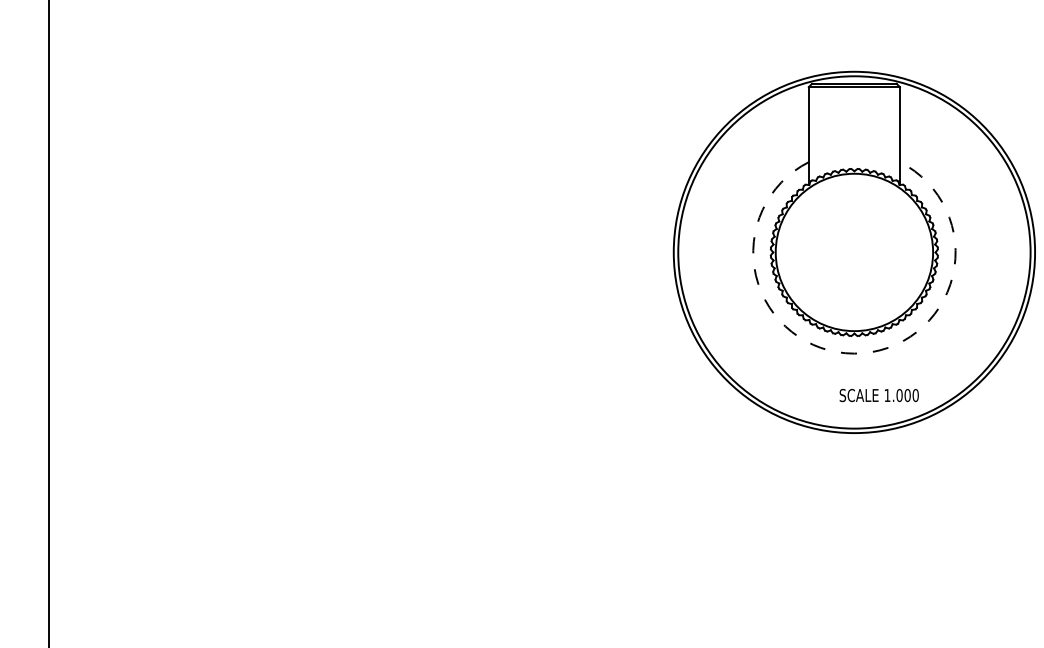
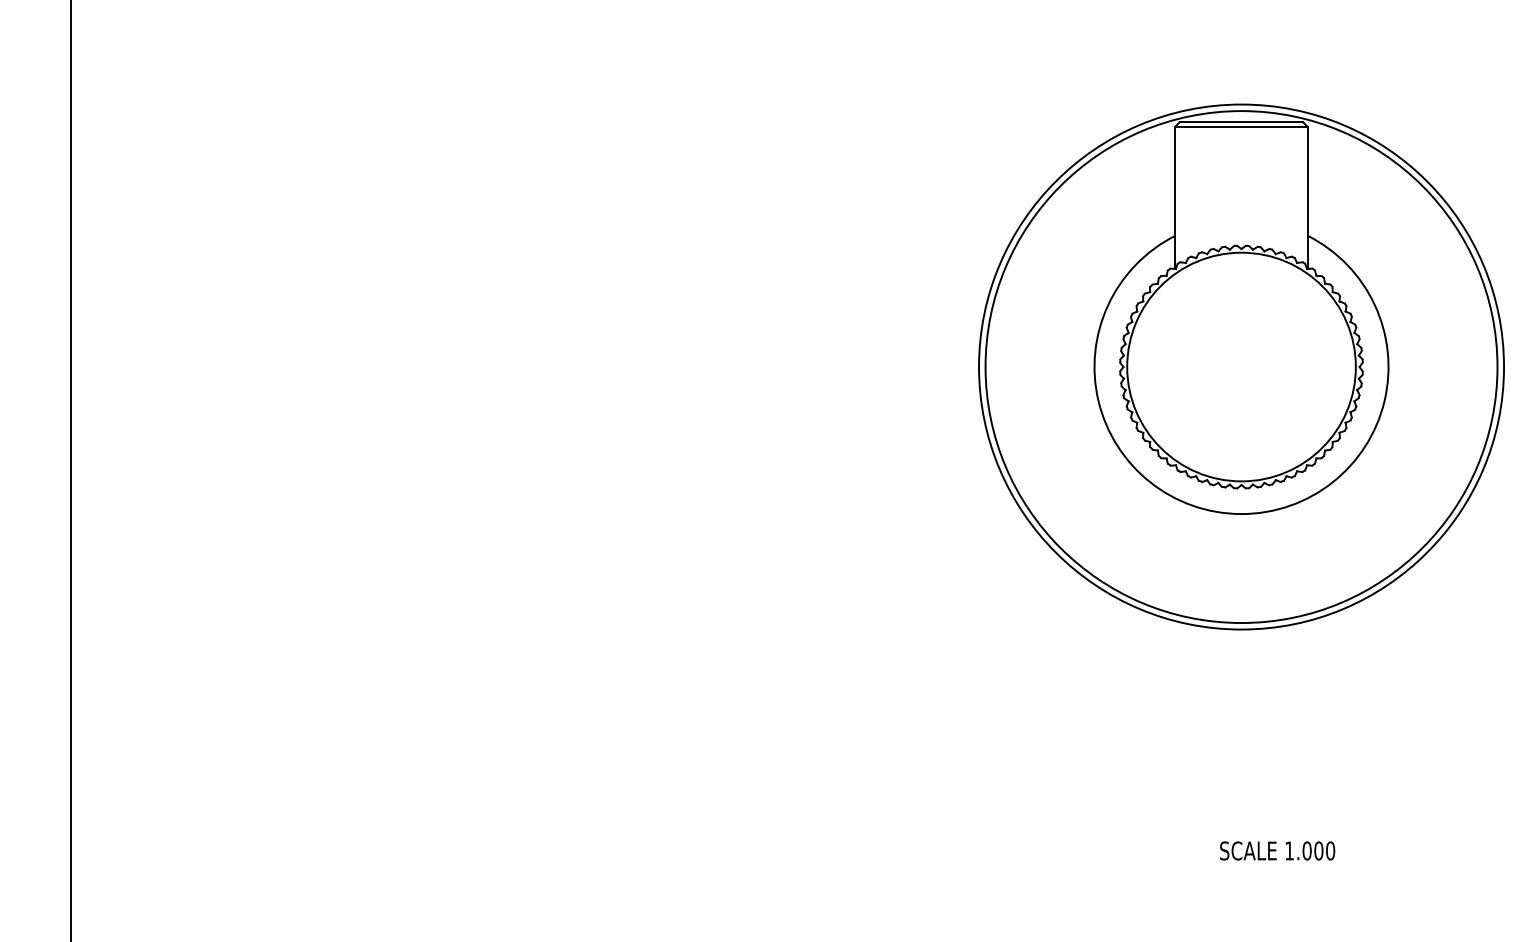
arc: (854, 353) -> (1241, 513), dashed -> solid
text: (878, 395) -> (1276, 850), moved

